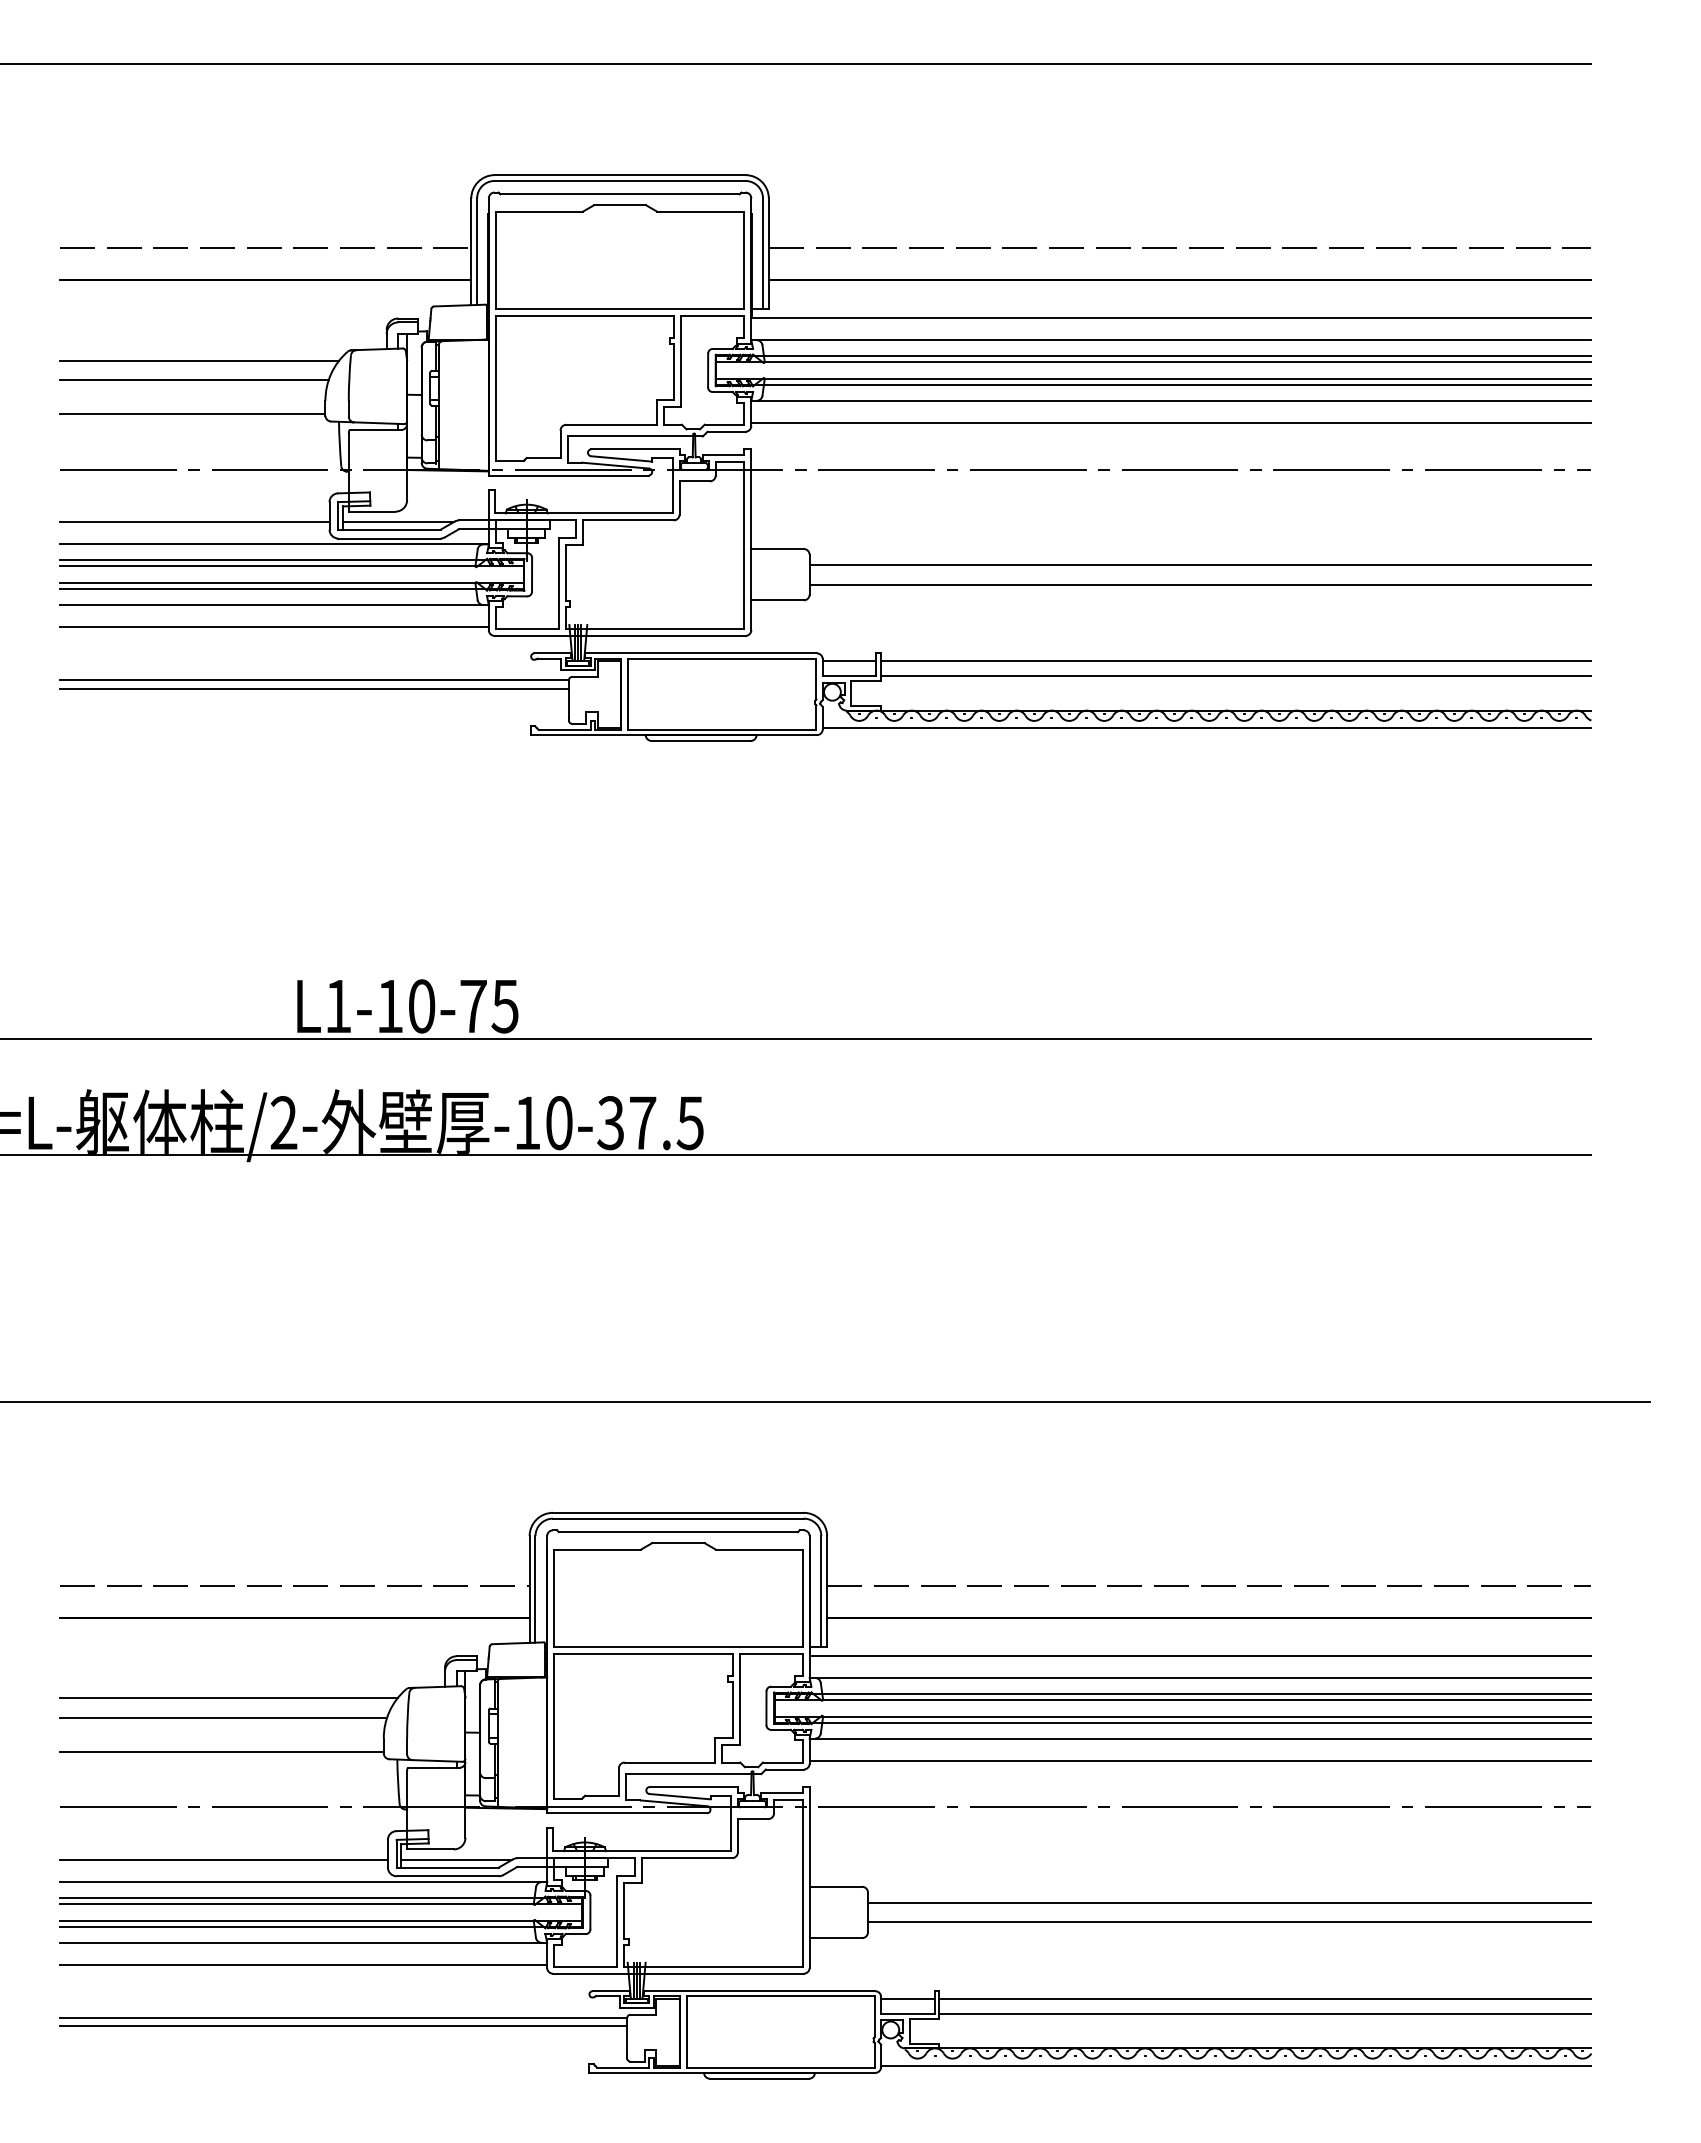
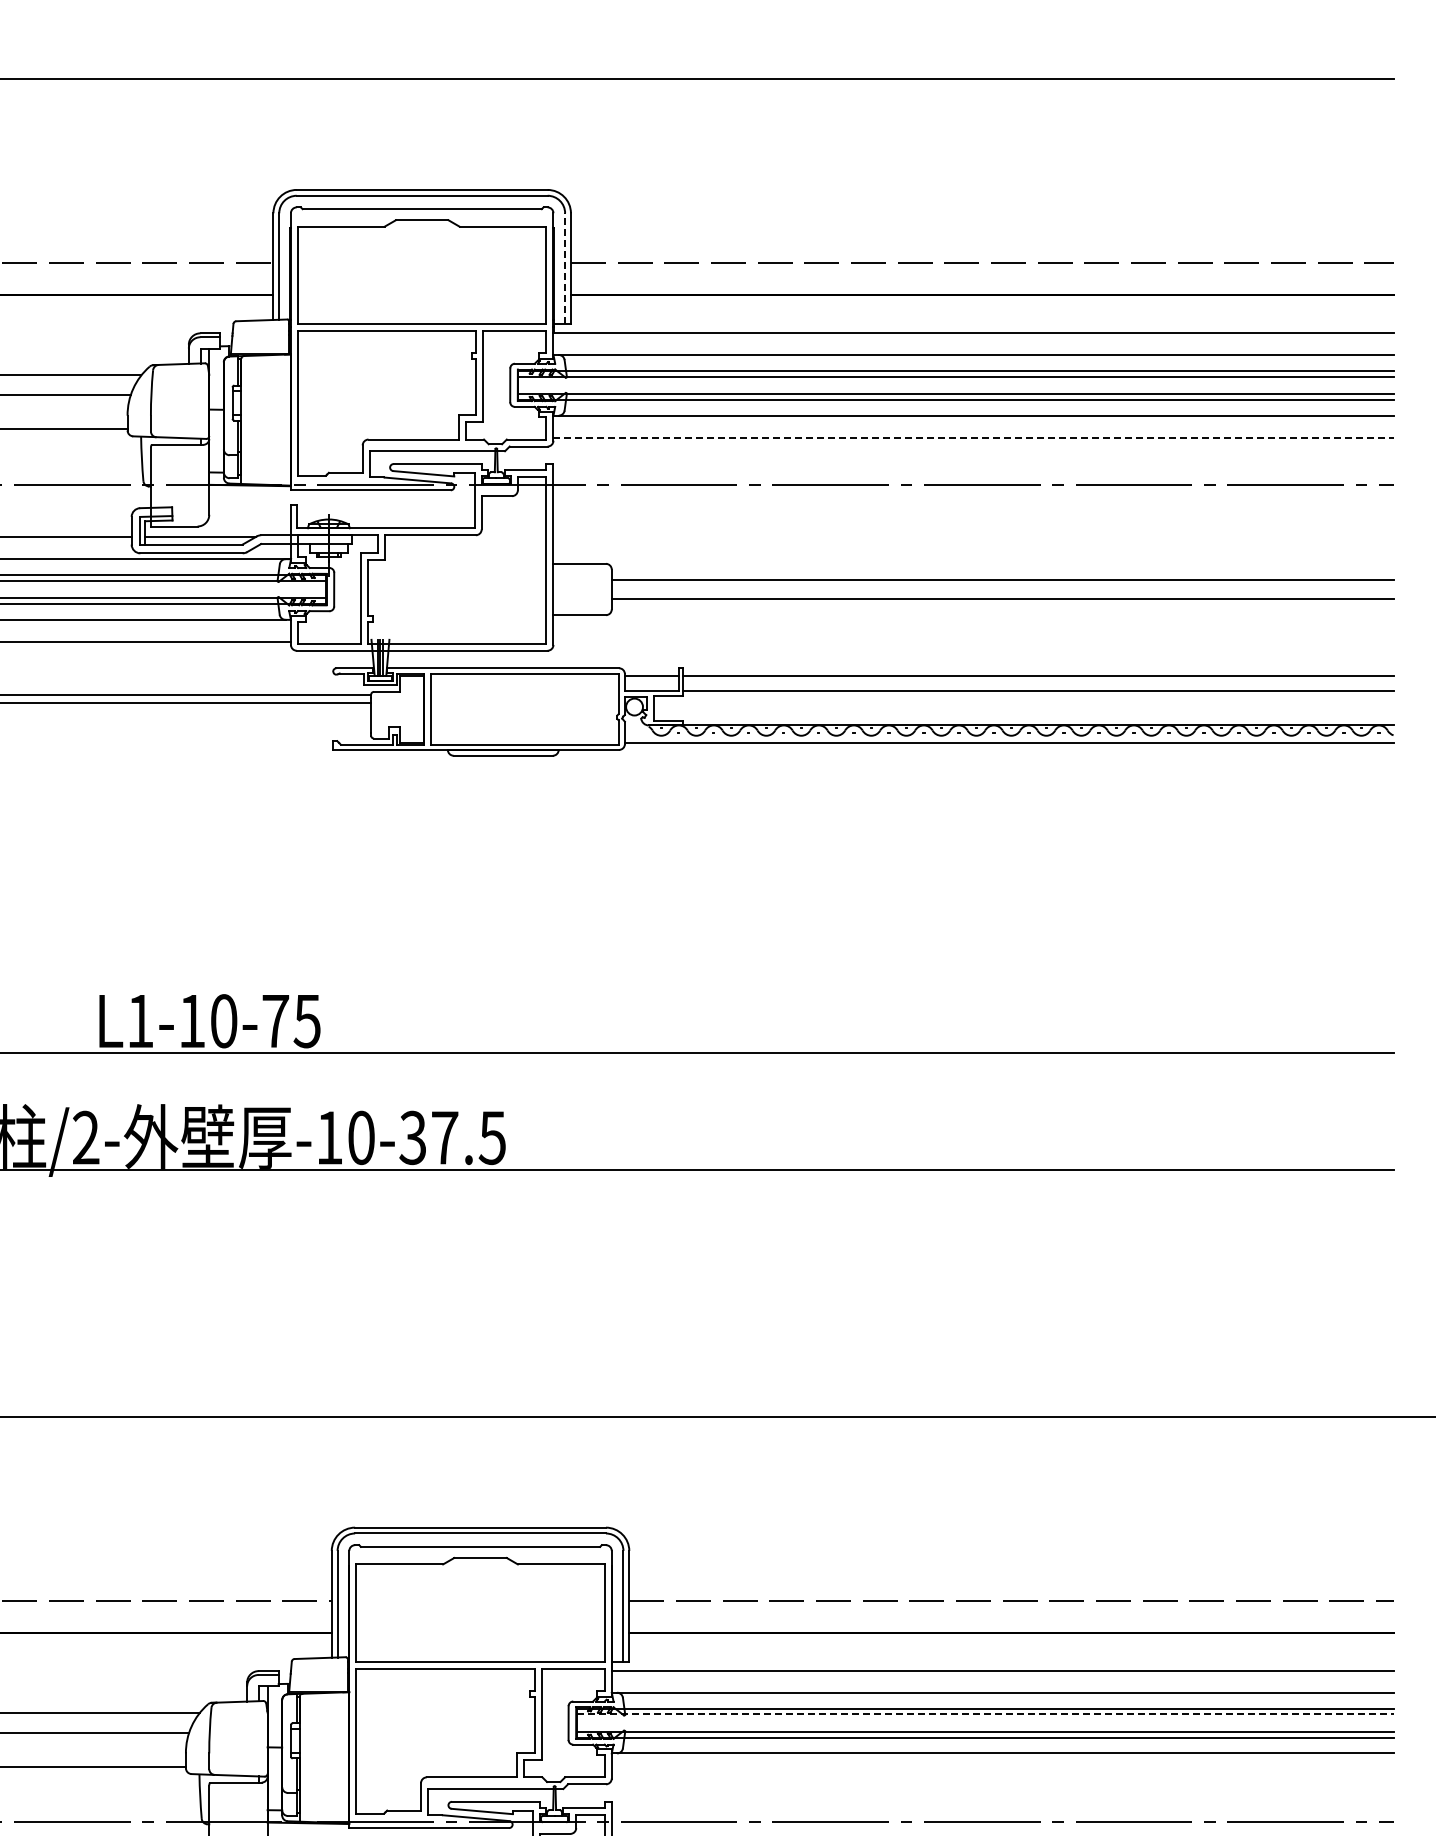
line: (763, 253) -> (565, 268), solid -> dashed
line: (1171, 423) -> (973, 438), solid -> dashed
line: (1183, 1699) -> (985, 1714), solid -> dashed
line: (1200, 1760) -> (1002, 1775), removed

